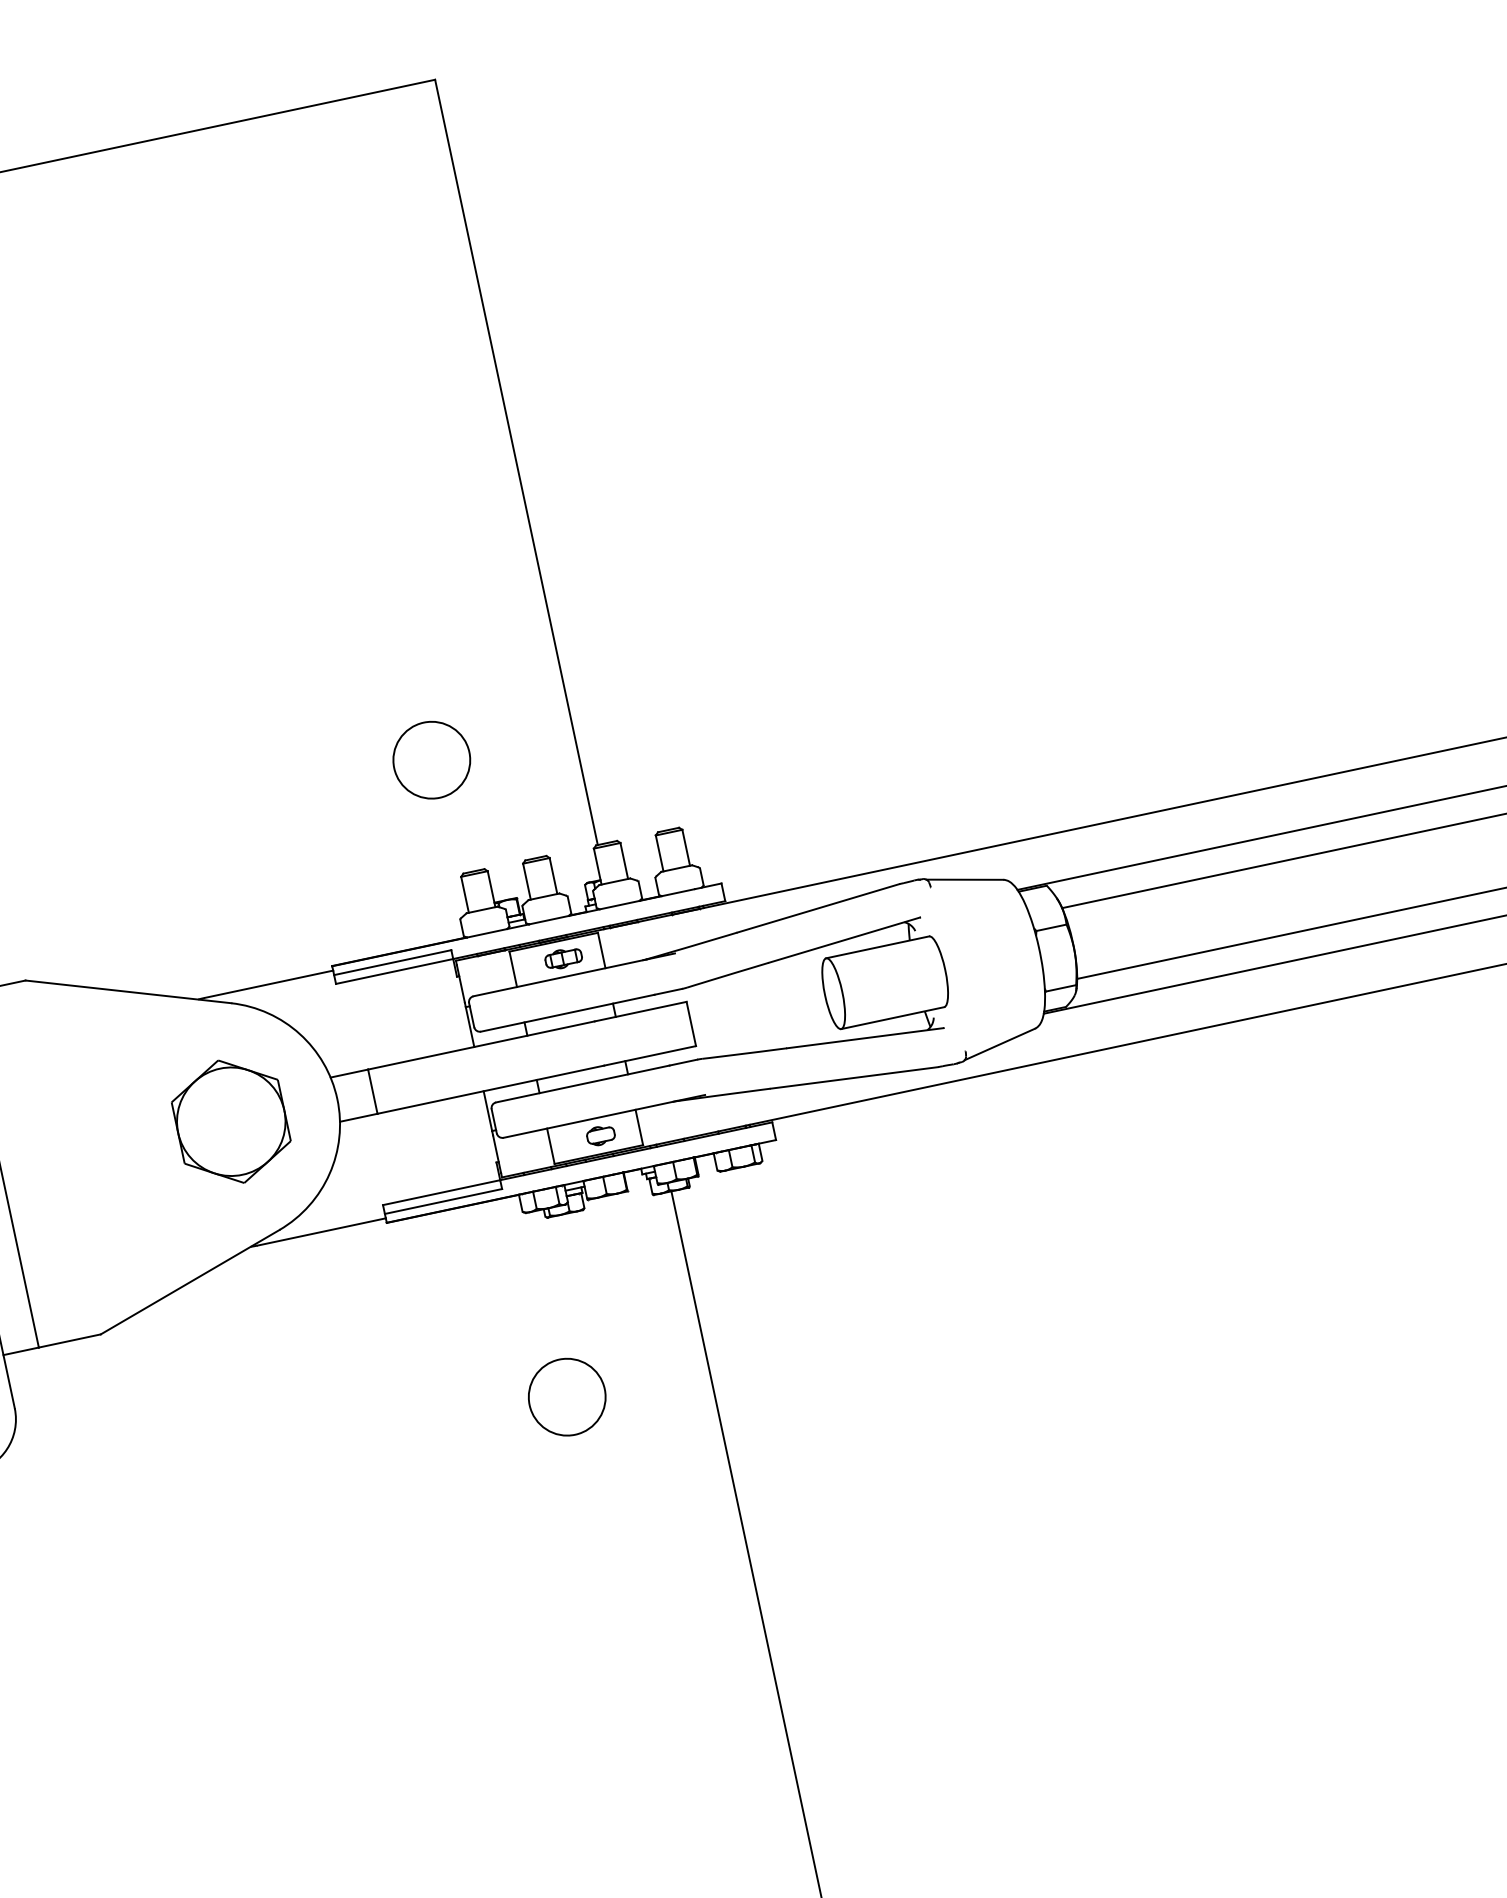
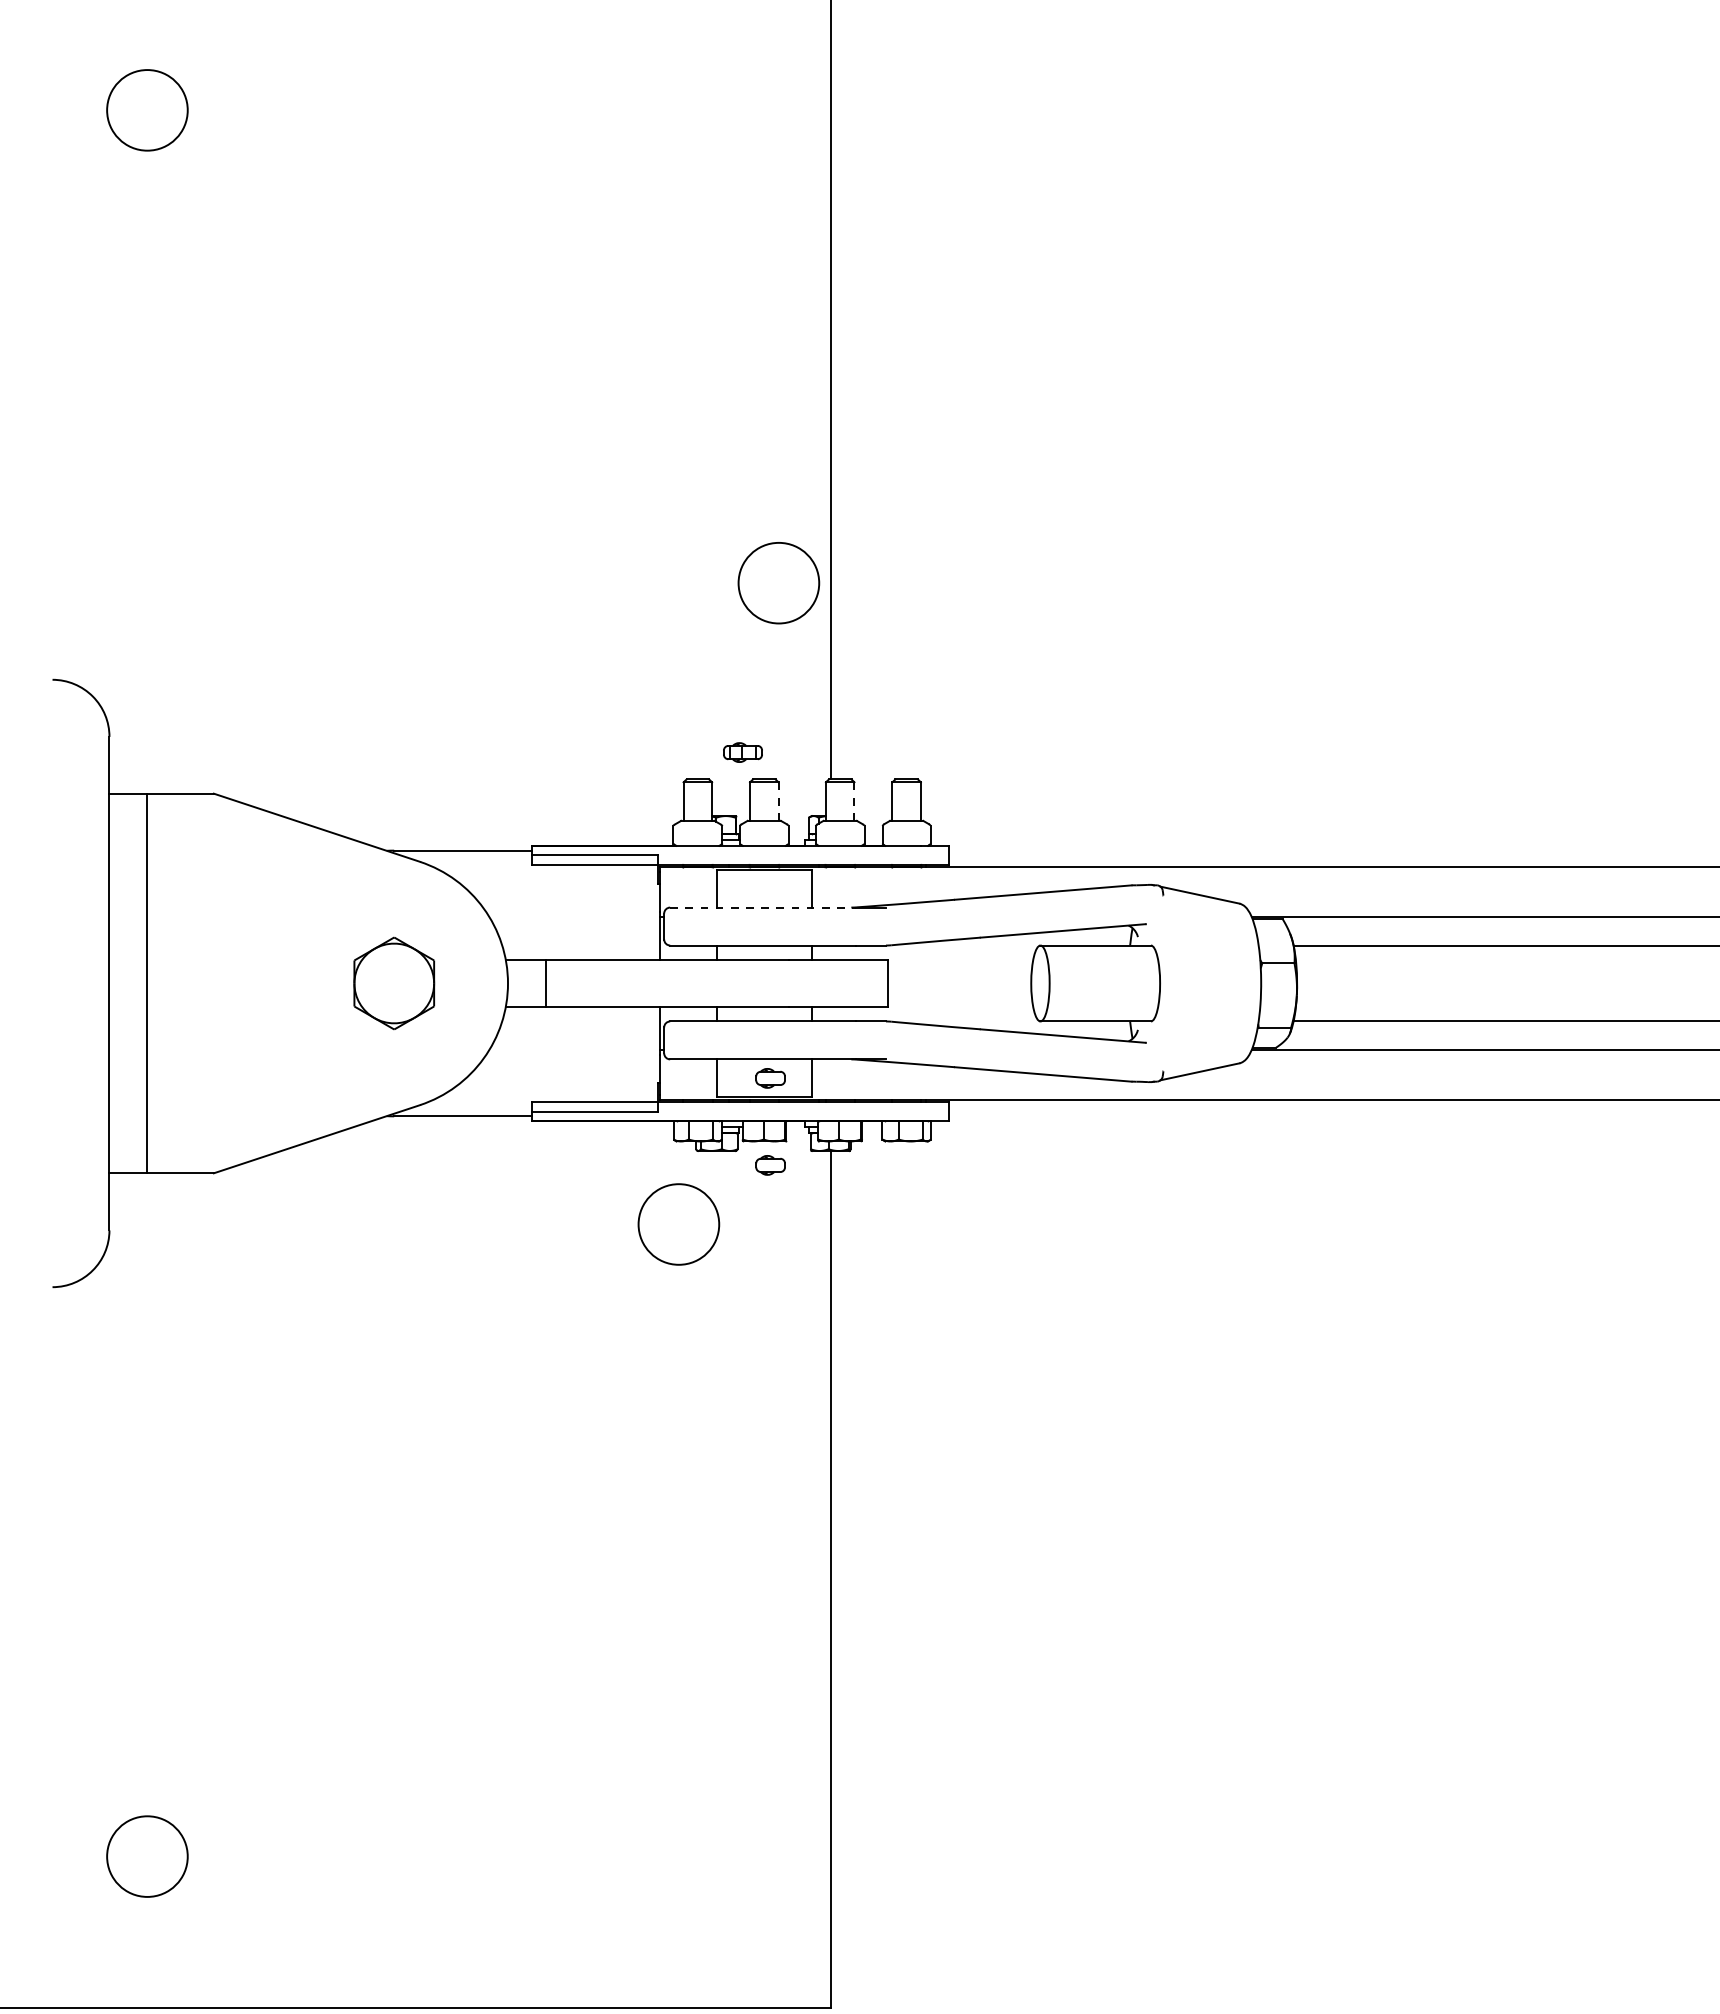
circle: (431, 760) -> (778, 583), moved
line: (624, 860) -> (854, 801), solid -> dashed
line: (553, 875) -> (778, 801), solid -> dashed
part: (563, 958) -> (742, 752), moved
line: (560, 977) -> (763, 907), solid -> dashed
part: (231, 1121) -> (394, 983), size x0.7
part: (618, 1216) -> (770, 1165), added
circle: (566, 1397) -> (678, 1224), moved

